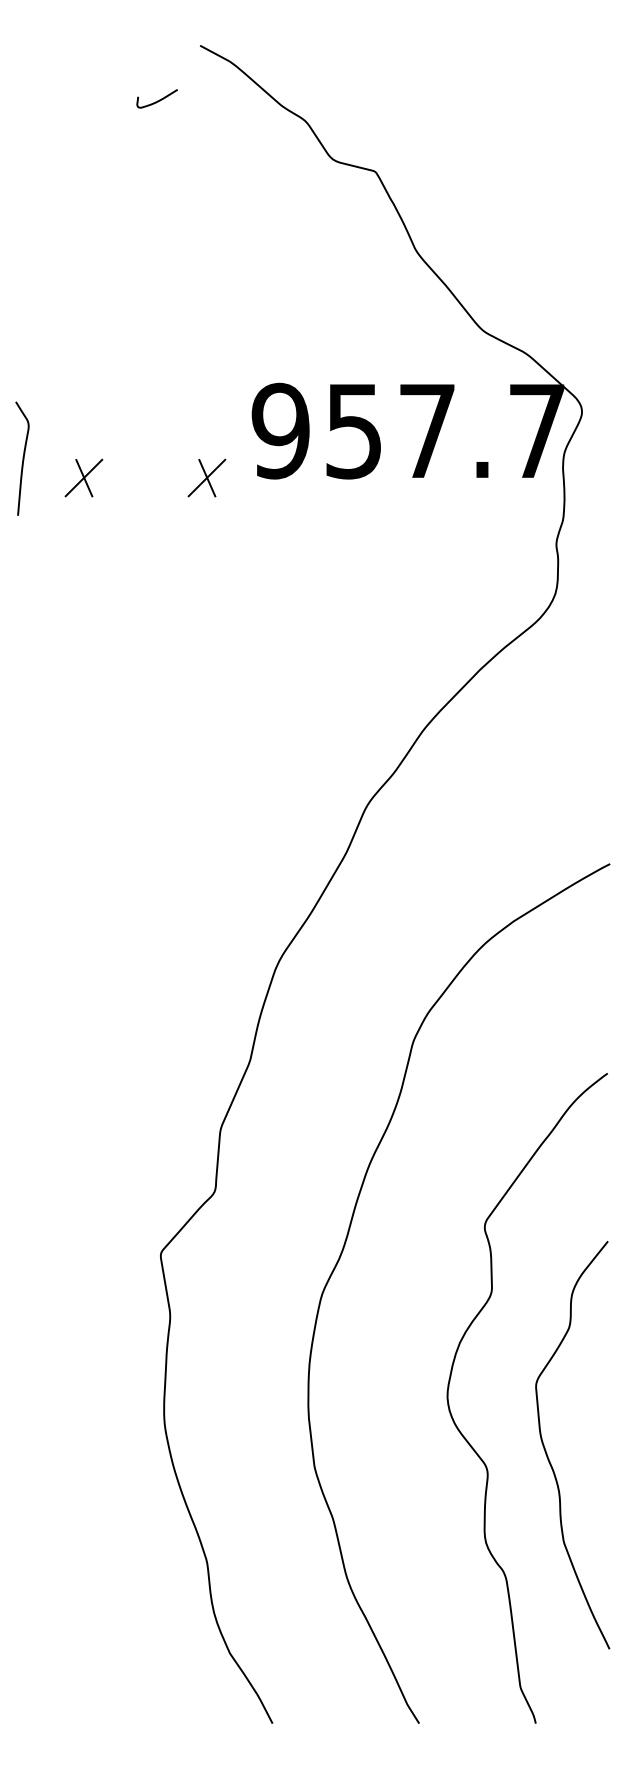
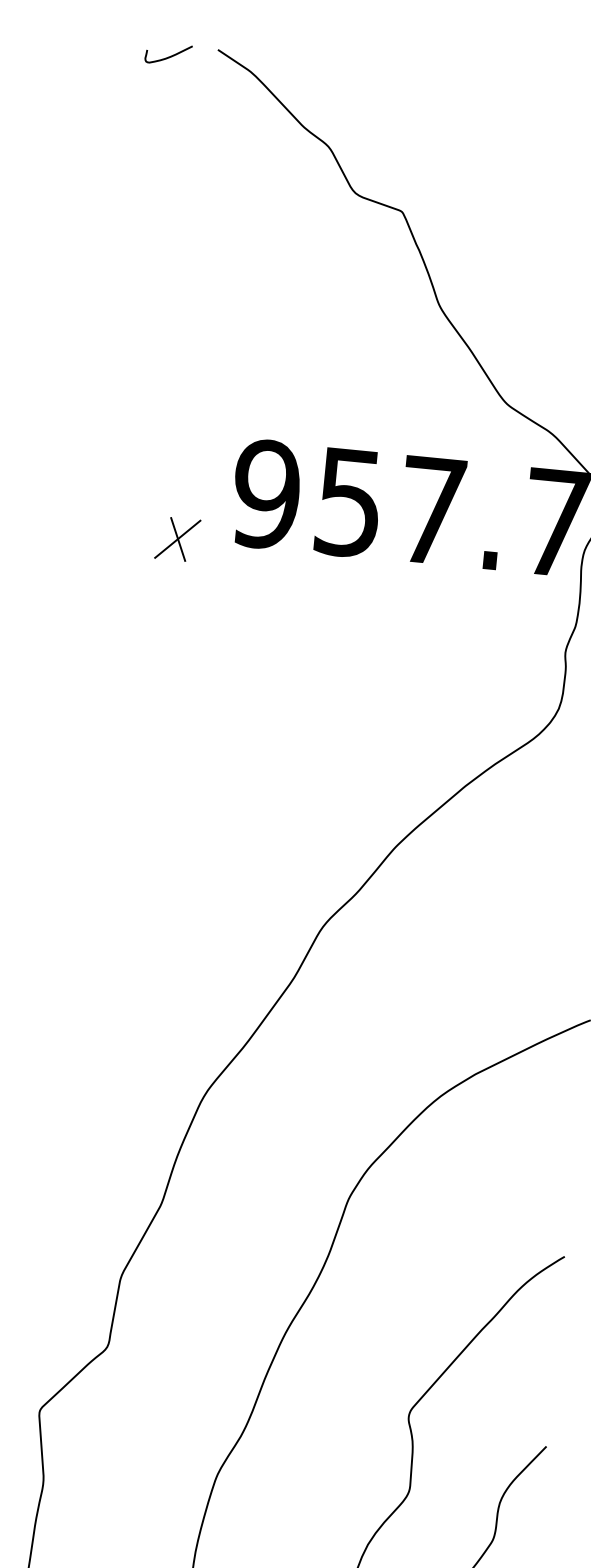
curve: (157, 100) -> (168, 56), moved
part: (83, 477) -> (38, 525), removed

